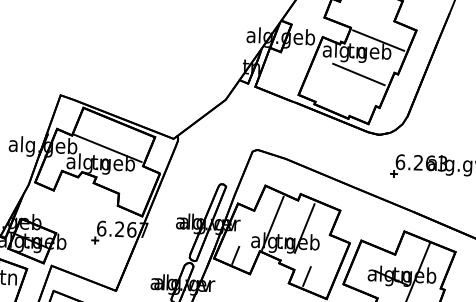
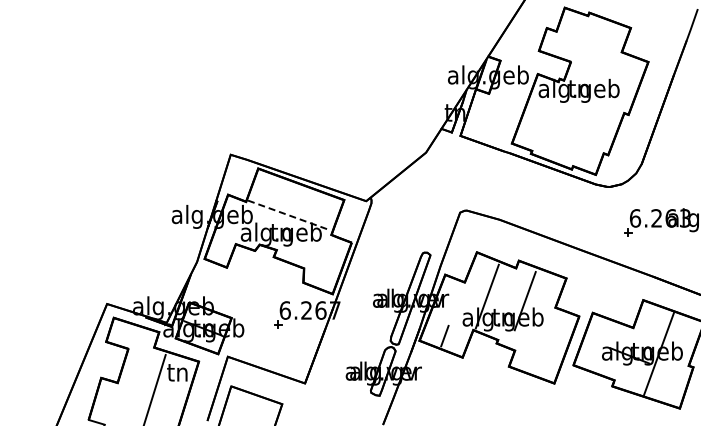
line: (378, 40) -> (603, 75), removed
line: (359, 74) -> (582, 116), removed
line: (108, 148) -> (289, 215), solid -> dashed
line: (306, 276) -> (529, 357), removed

